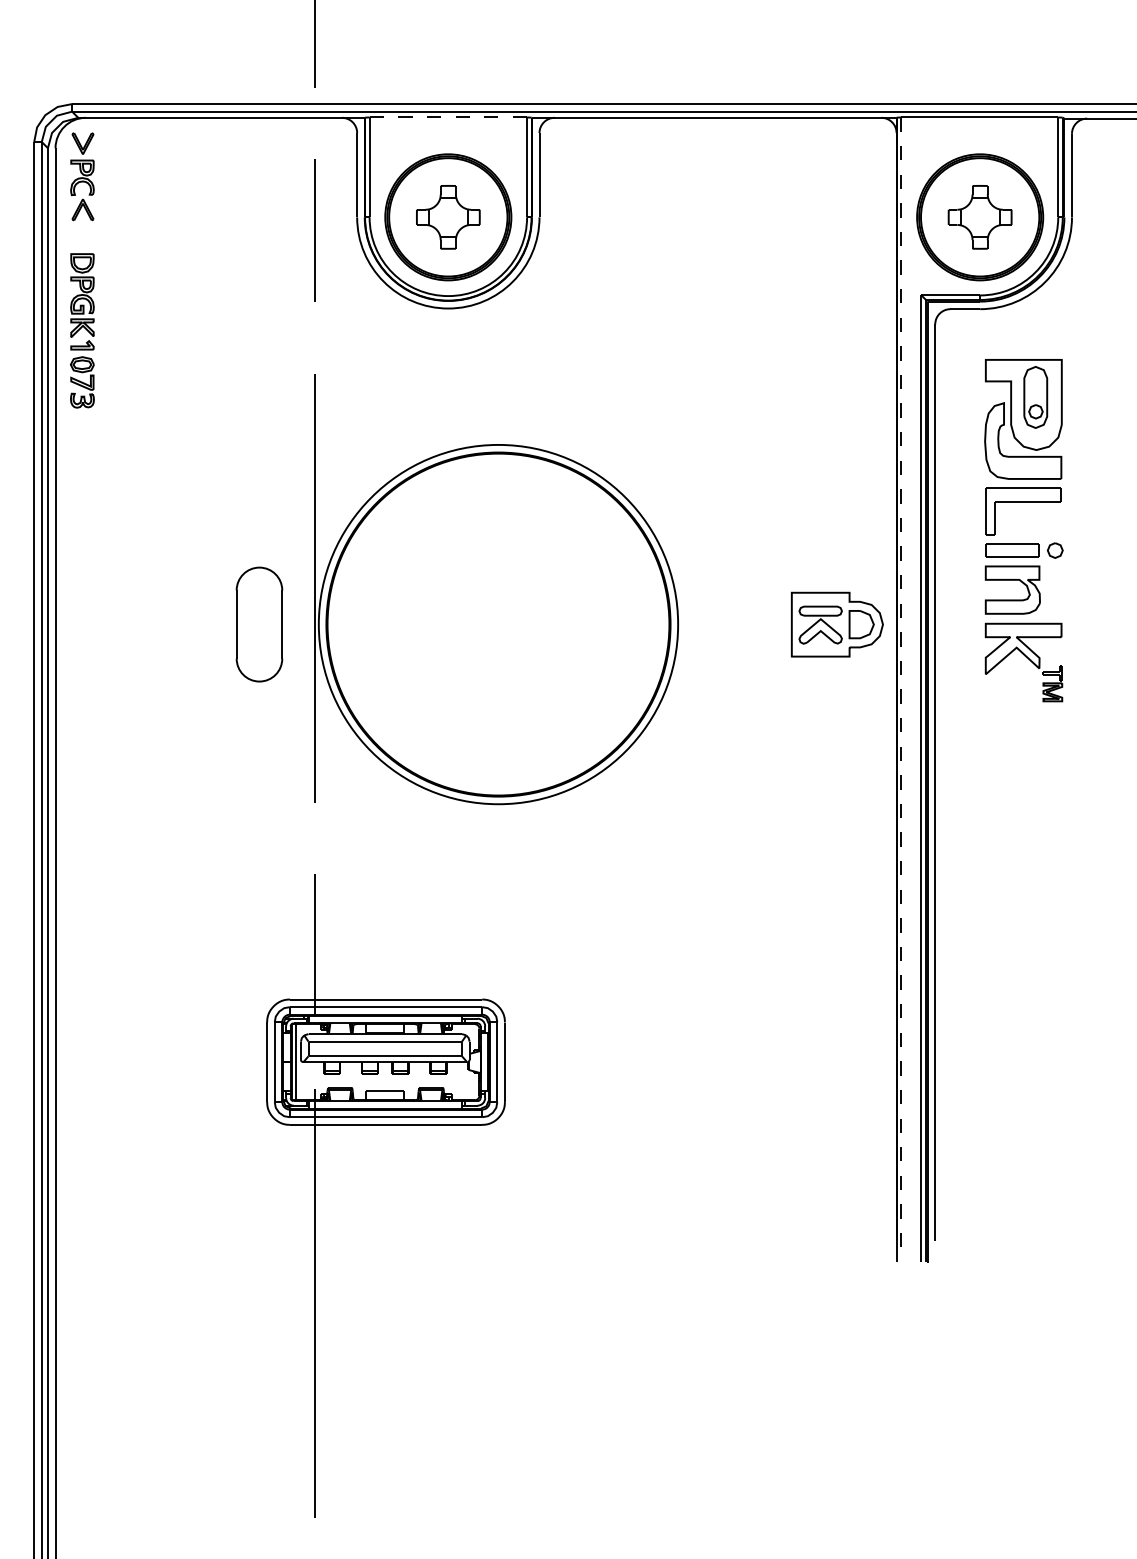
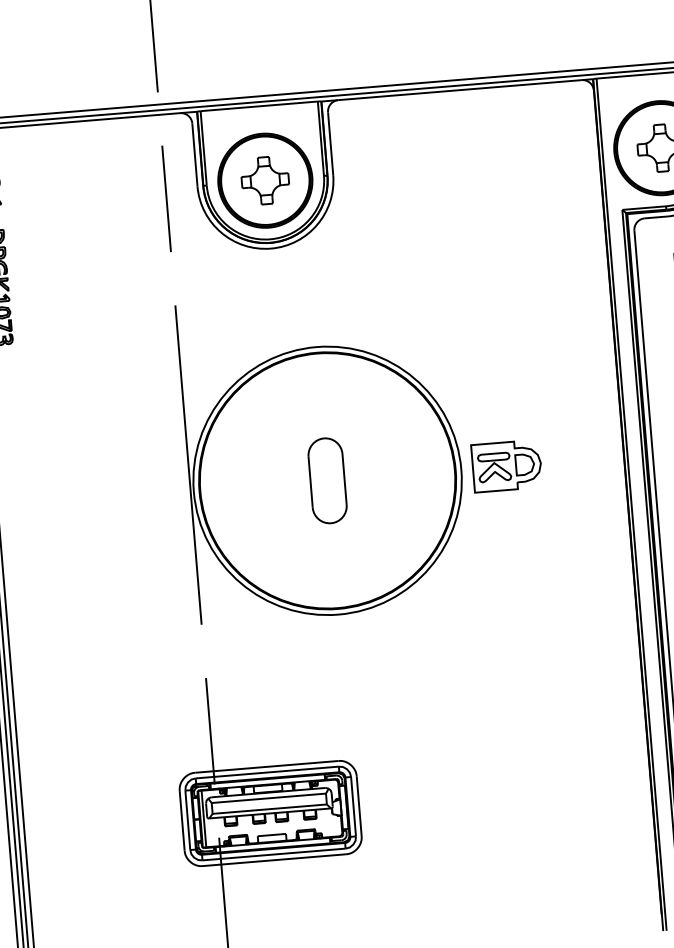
line: (448, 117) -> (259, 106), dashed -> solid
part: (259, 624) -> (327, 480), moved
part: (837, 624) -> (507, 466), moved
line: (901, 690) -> (631, 505), dashed -> solid

